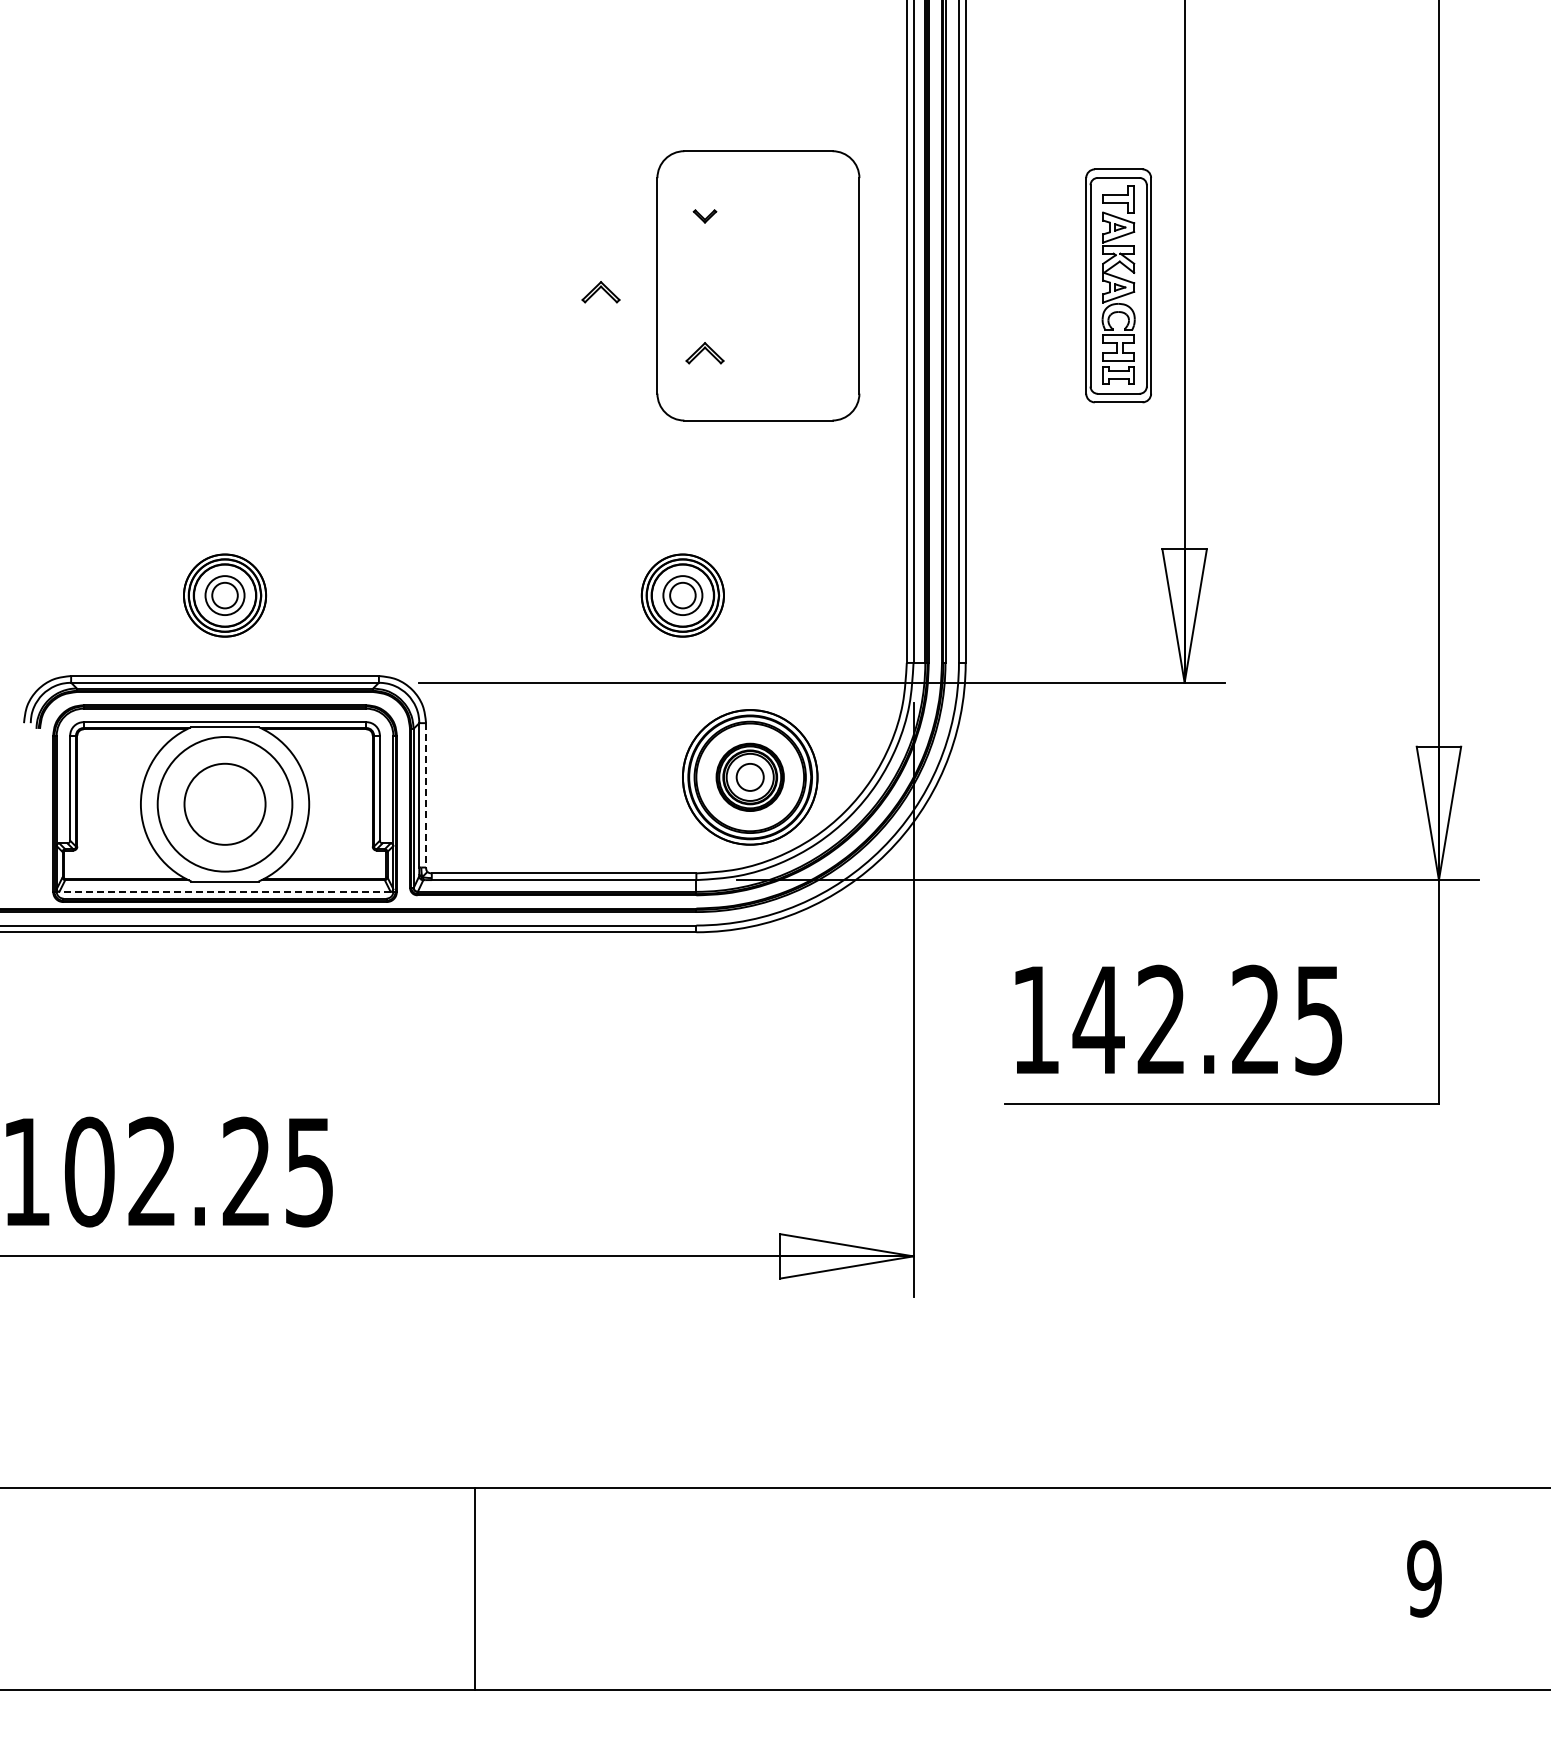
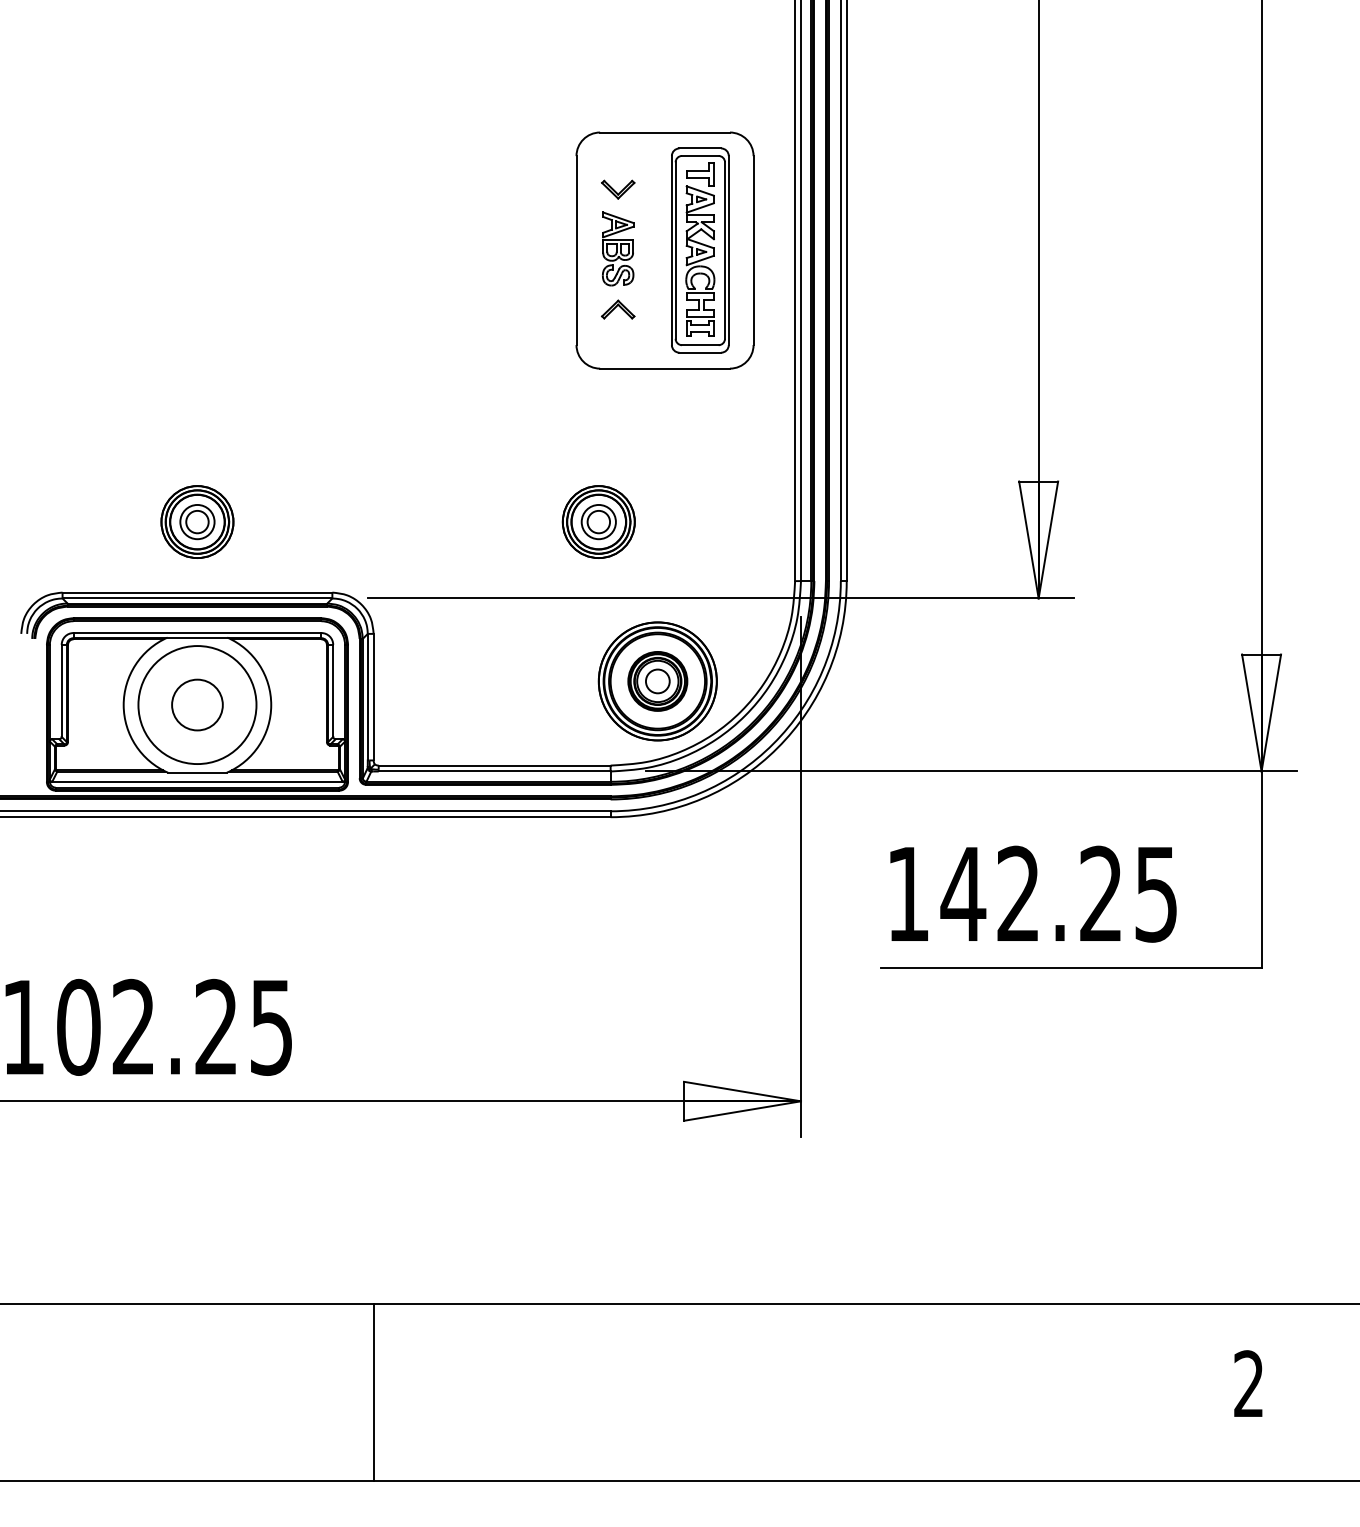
part: (704, 216) -> (617, 189), size x1.67
part: (704, 283) -> (617, 248), added
part: (1118, 285) -> (700, 250), moved
part: (600, 292) -> (526, 256), removed
line: (426, 795) -> (374, 697), dashed -> solid
circle: (225, 804) -> (197, 705), size x0.71
line: (225, 891) -> (197, 781), dashed -> solid
text: (1424, 1578) -> (1248, 1383), 9 -> 2
line: (475, 1588) -> (374, 1392), moved

